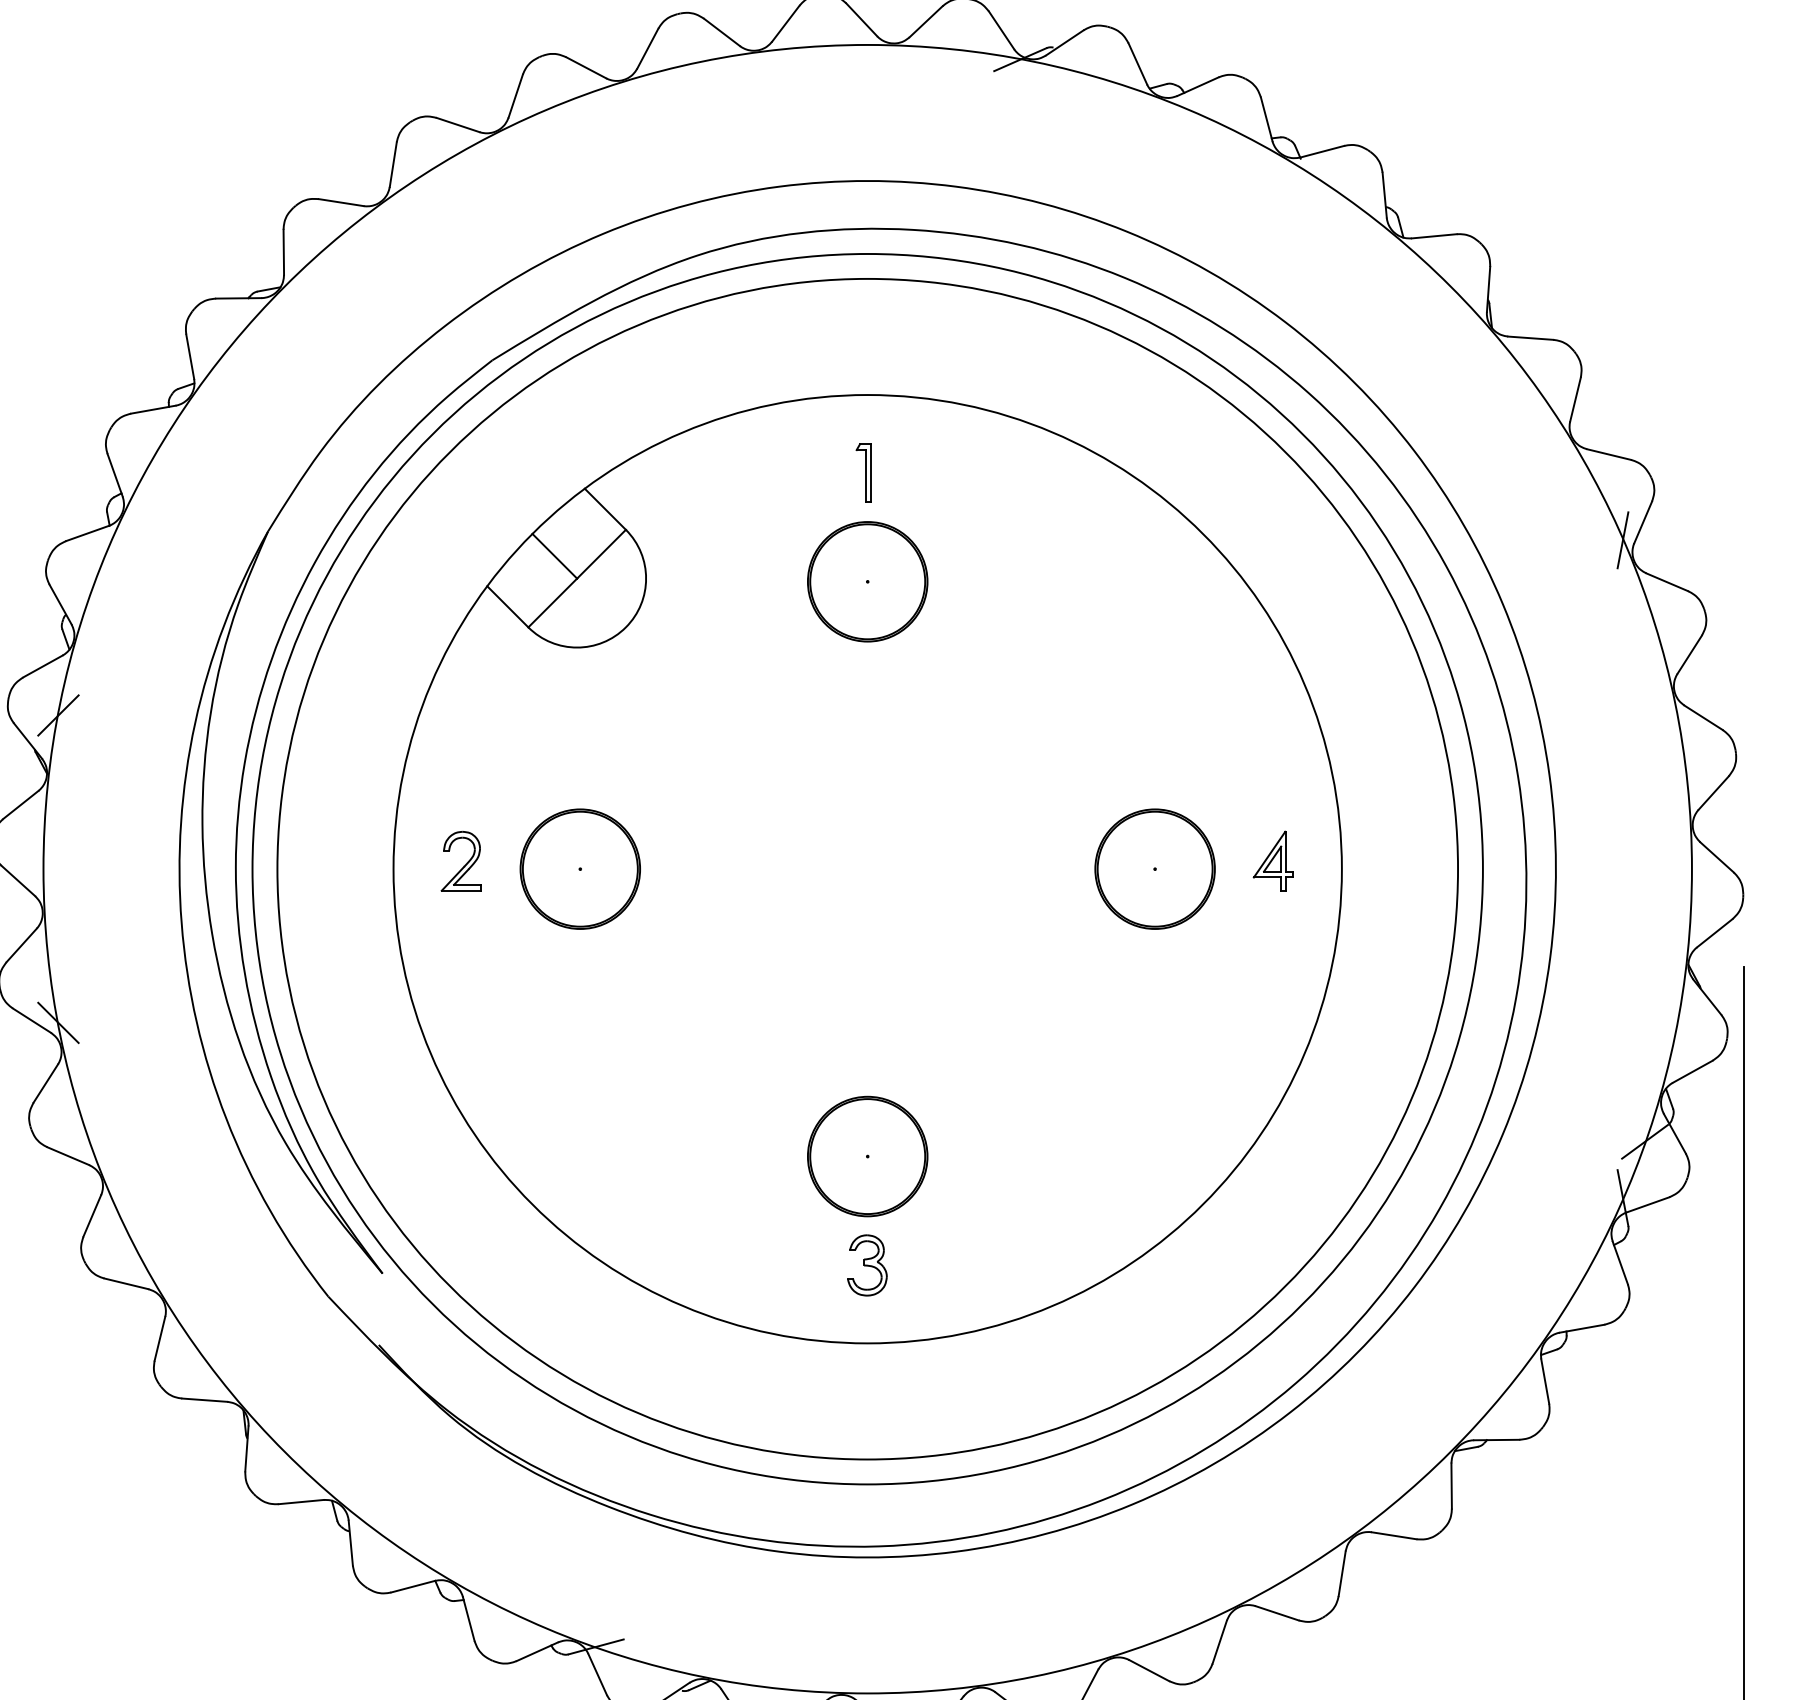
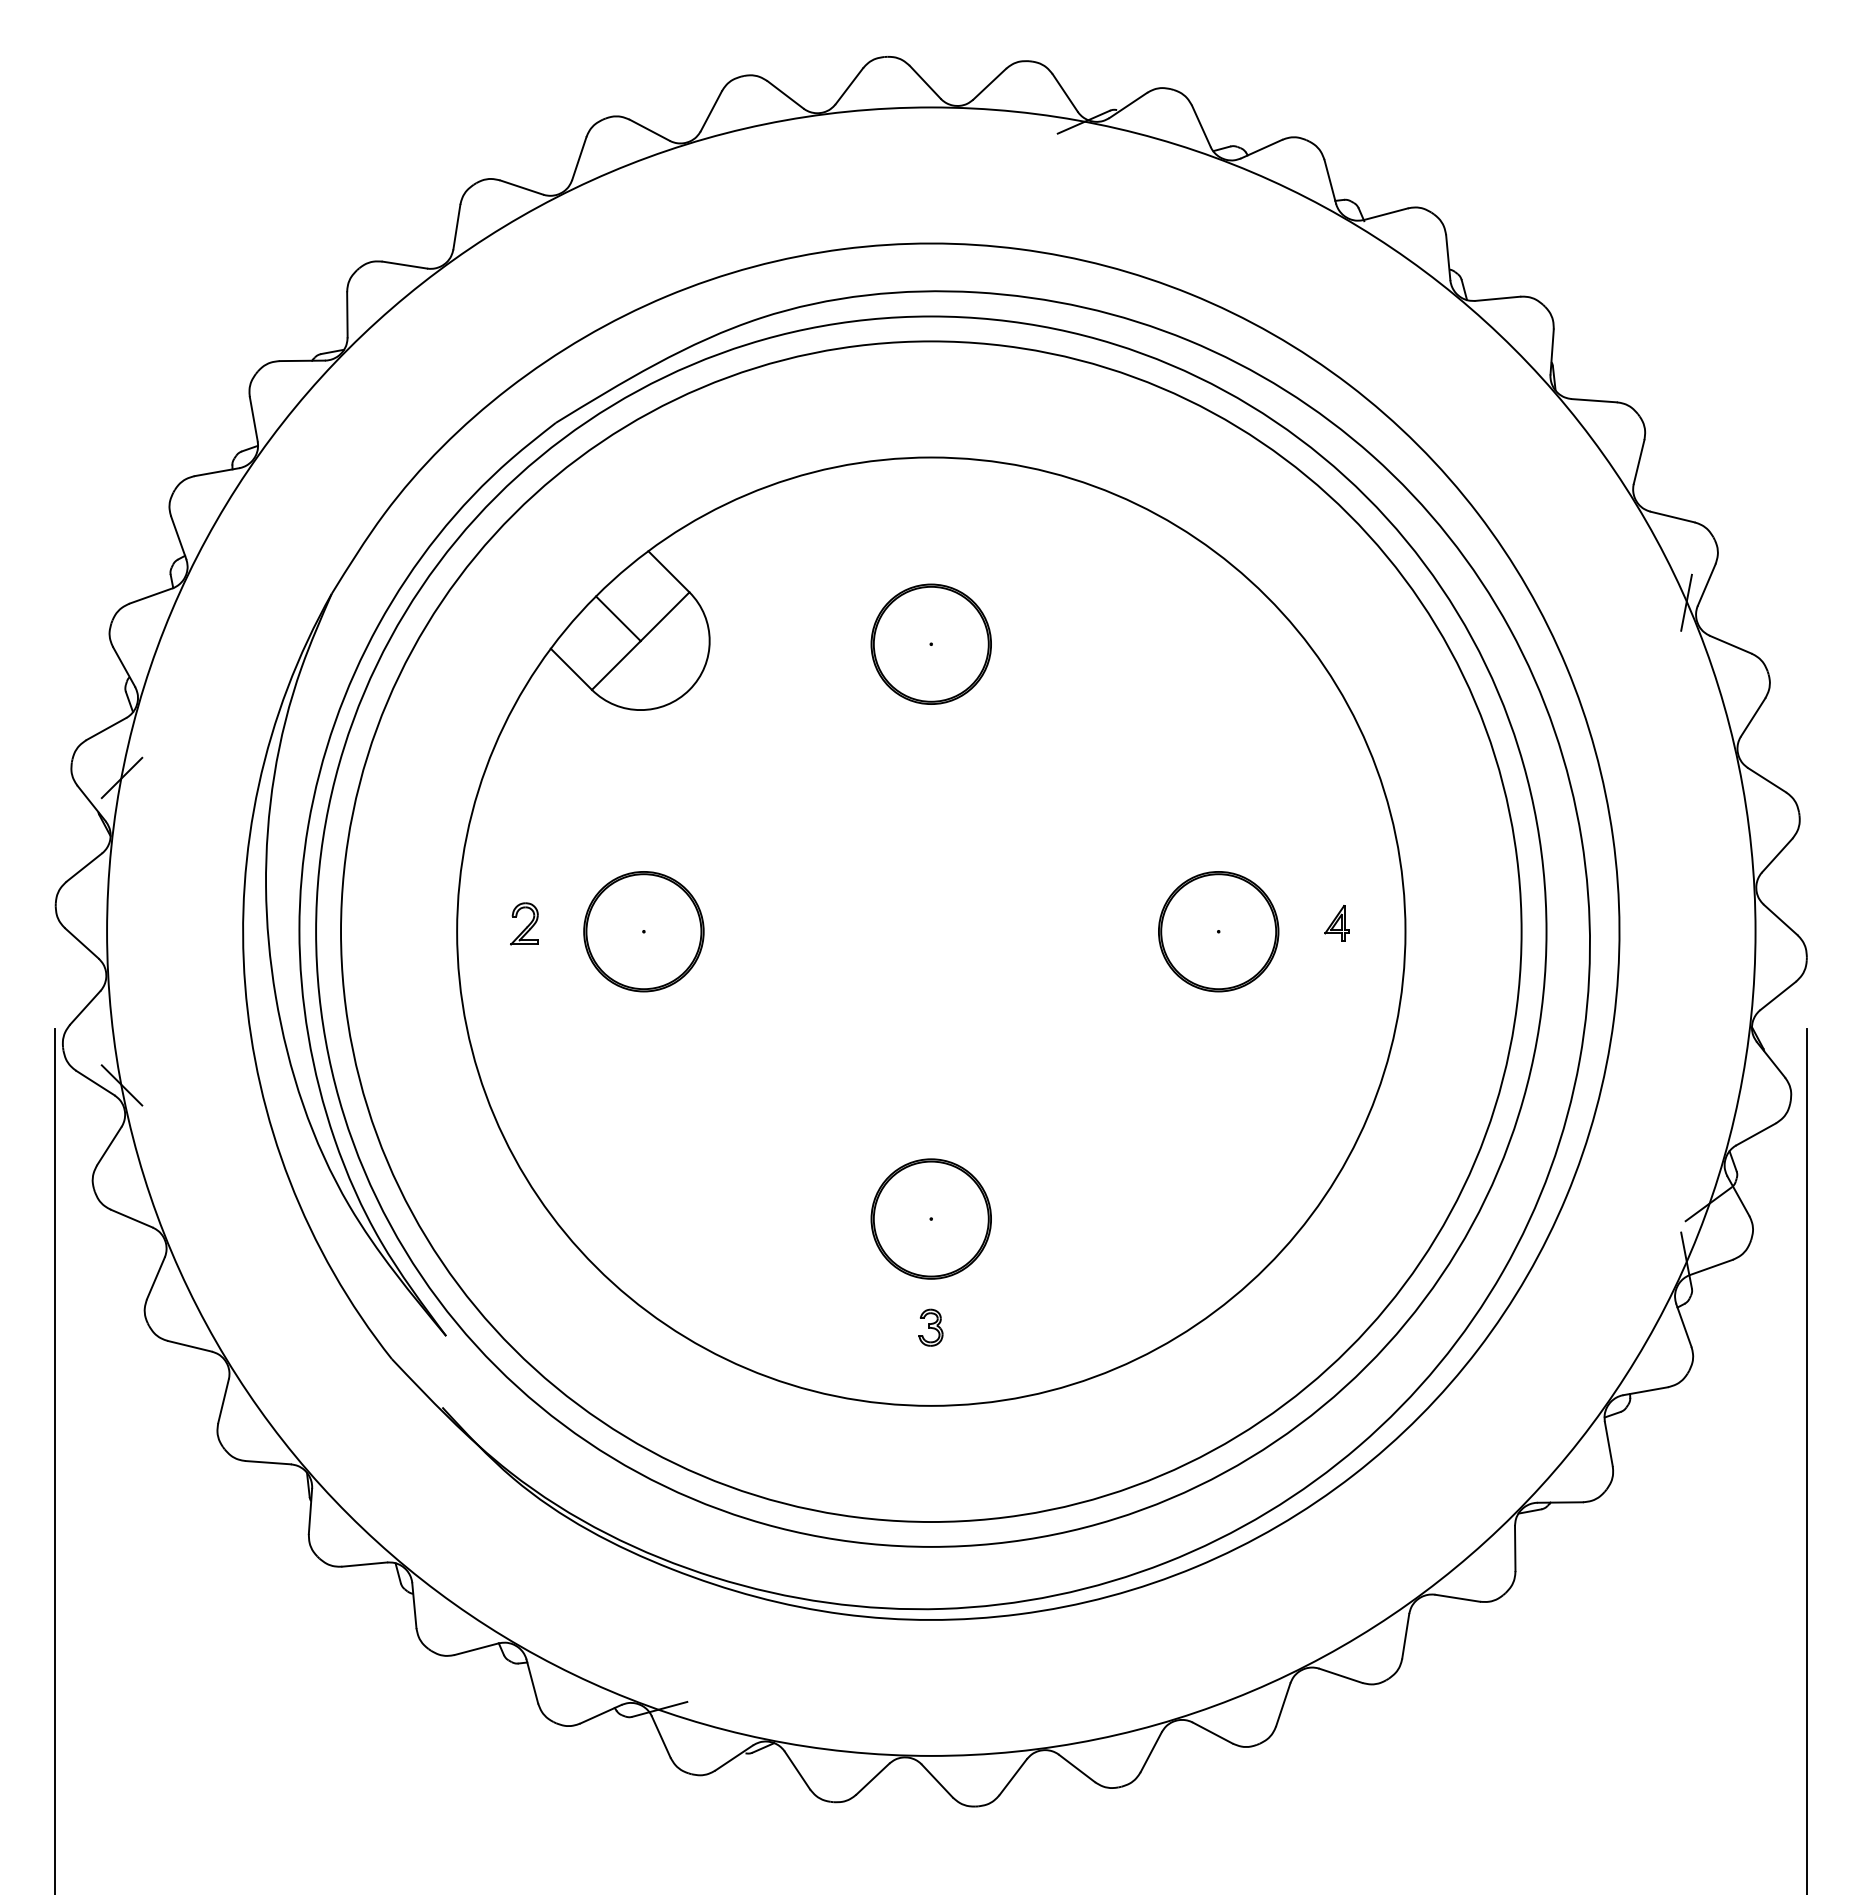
part: (862, 472) -> (926, 534), removed
part: (460, 861) -> (524, 923), size x0.7
part: (1272, 861) -> (1336, 923), size x0.6
part: (866, 1265) -> (930, 1327), size x0.6

